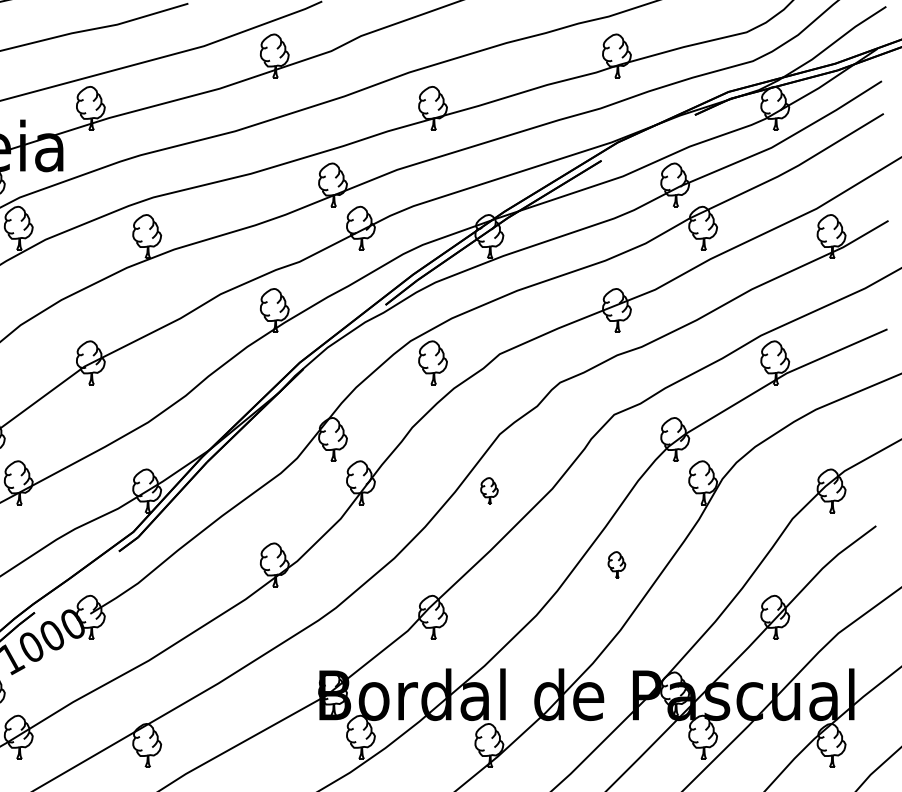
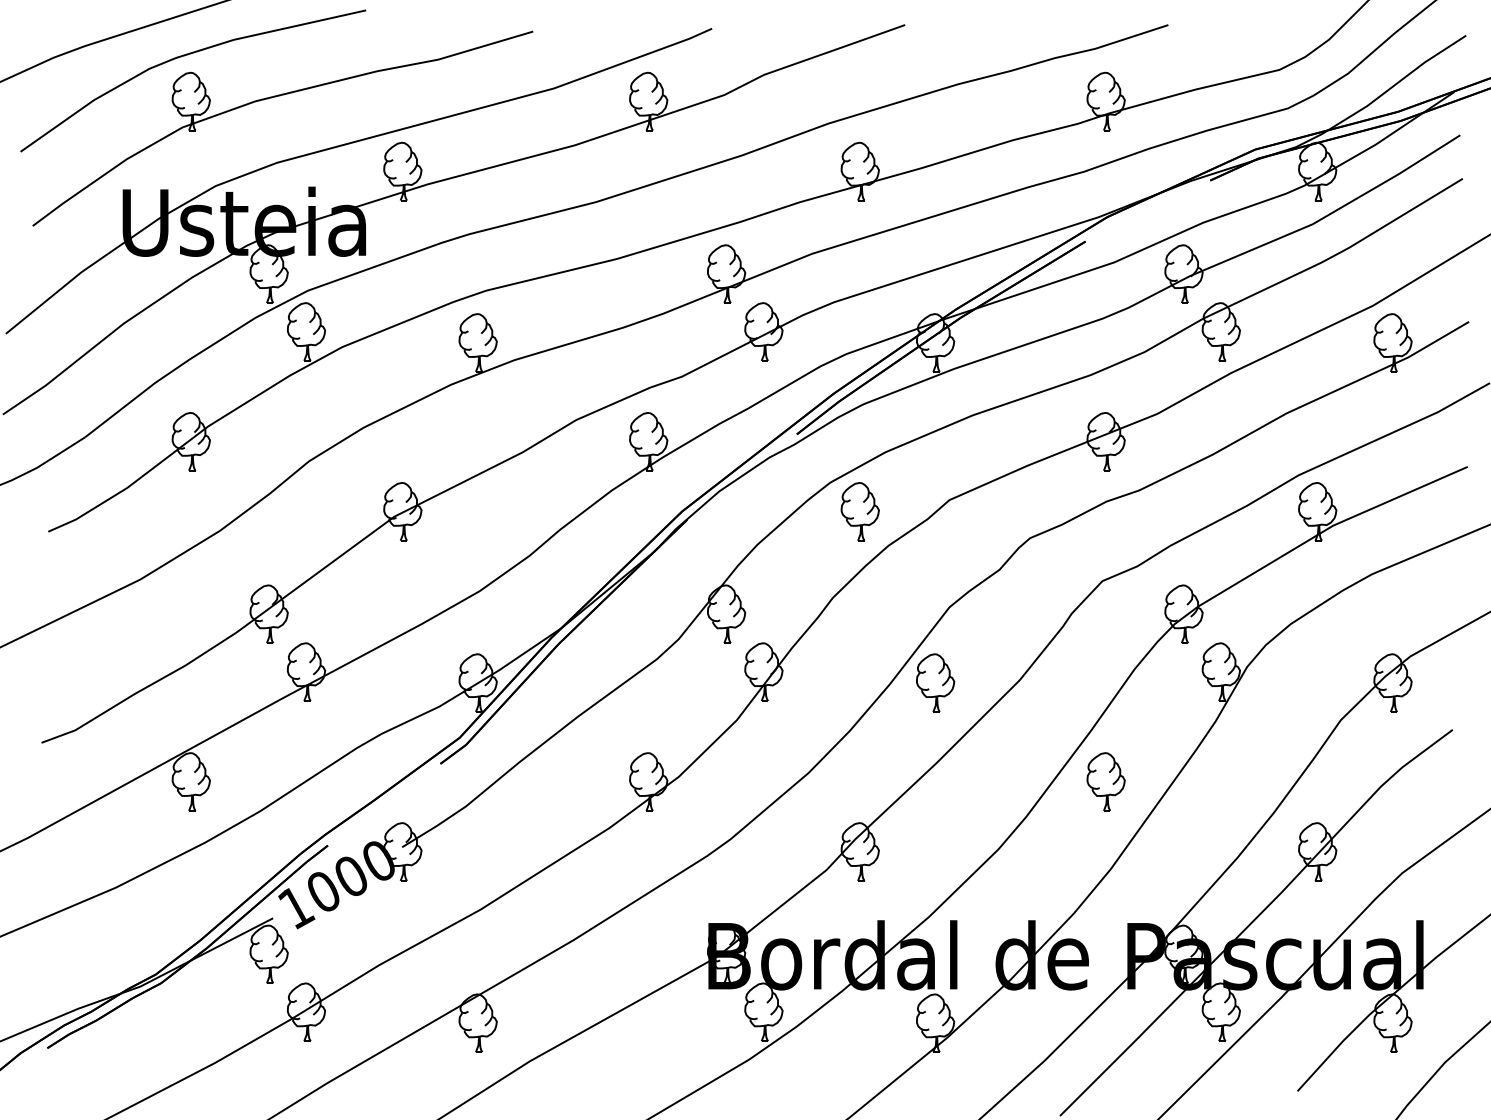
part: (489, 490) -> (935, 682), size x1.67
part: (616, 564) -> (1105, 781), size x1.67

